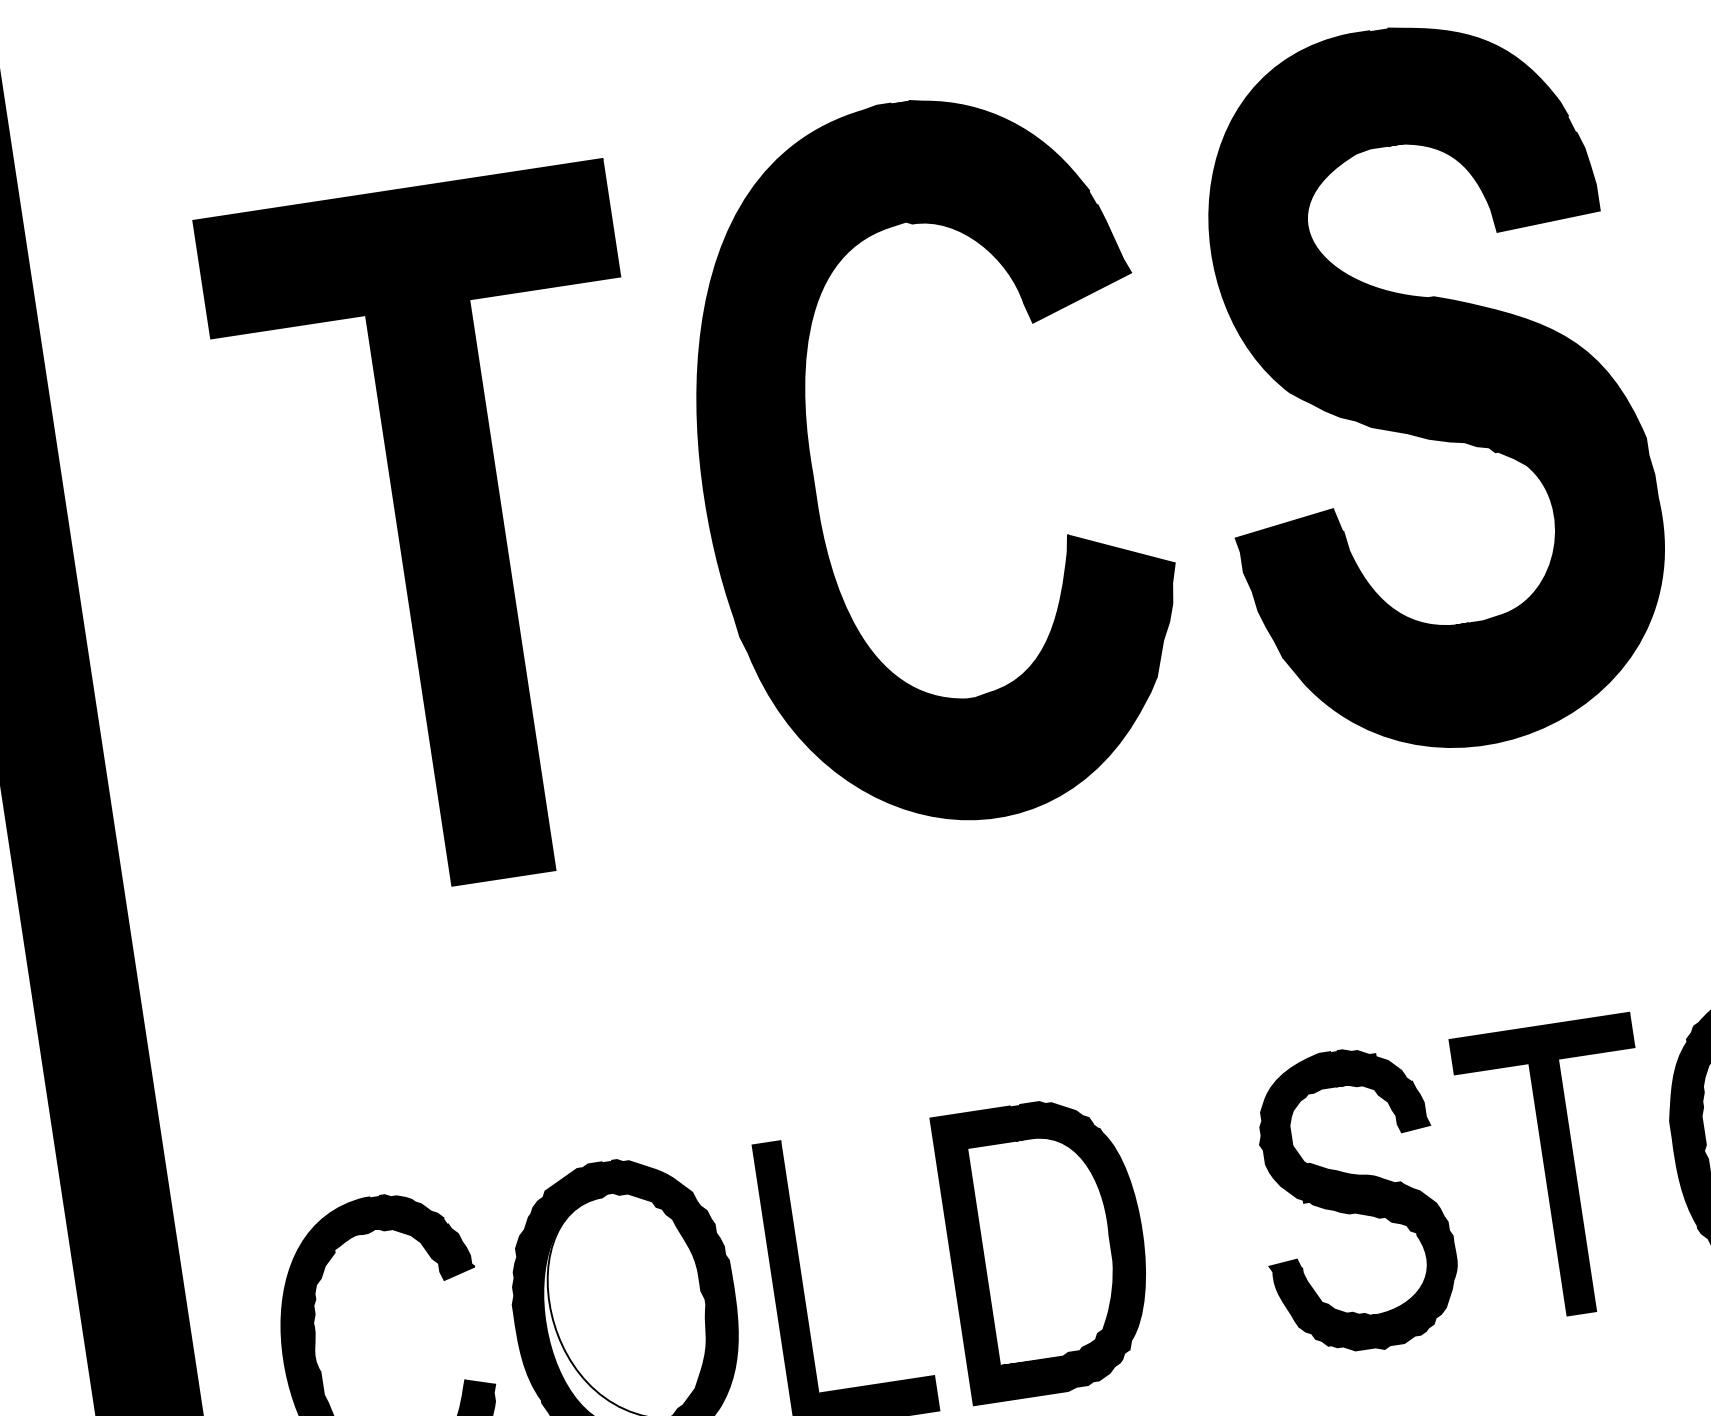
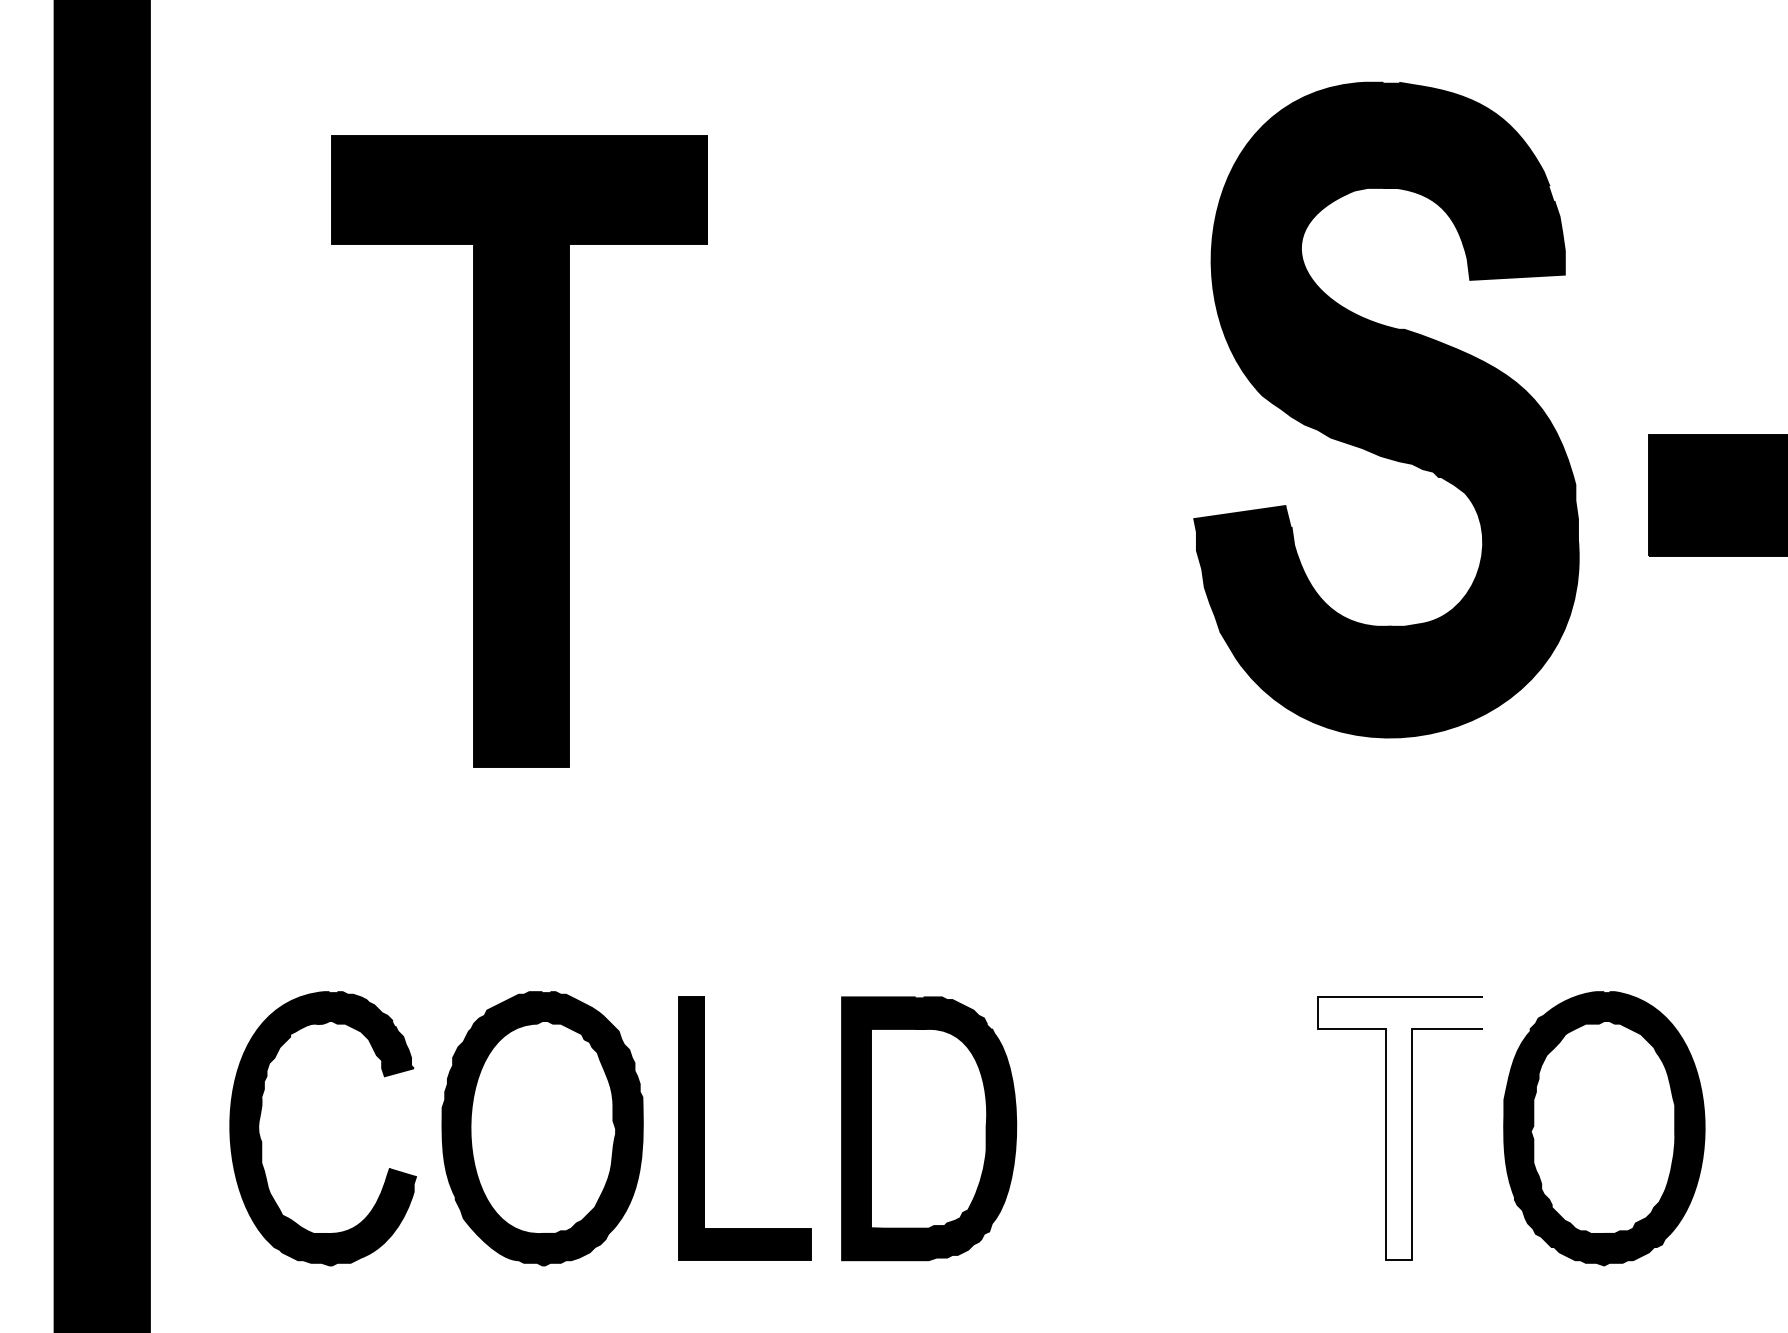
part: (814, 479) -> (824, 409), removed
part: (449, 533) -> (519, 451), moved
fill: (1561, 1169) -> (1400, 1128), removed
part: (1352, 1200) -> (1209, 1128), removed

